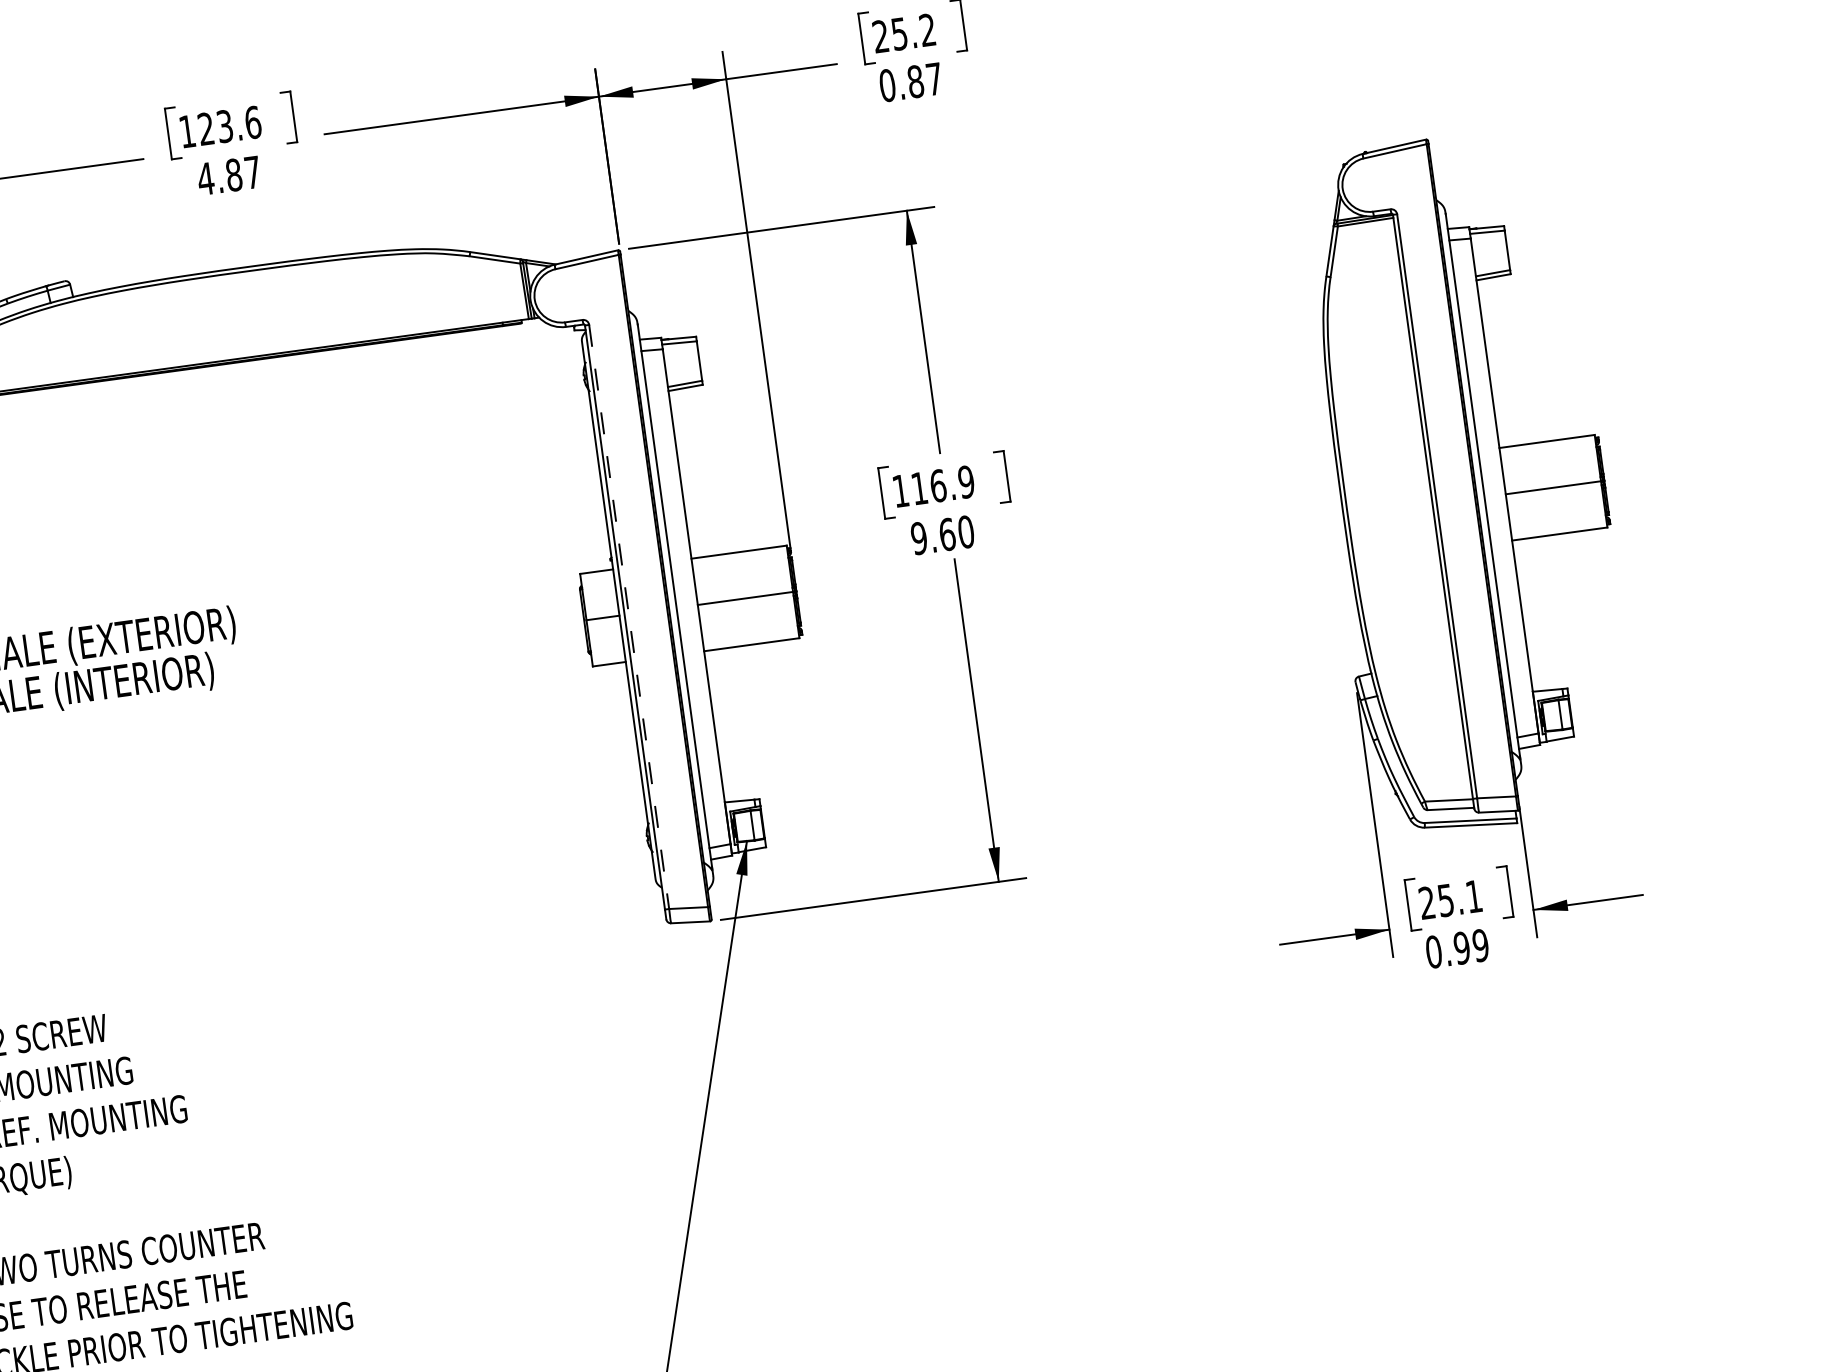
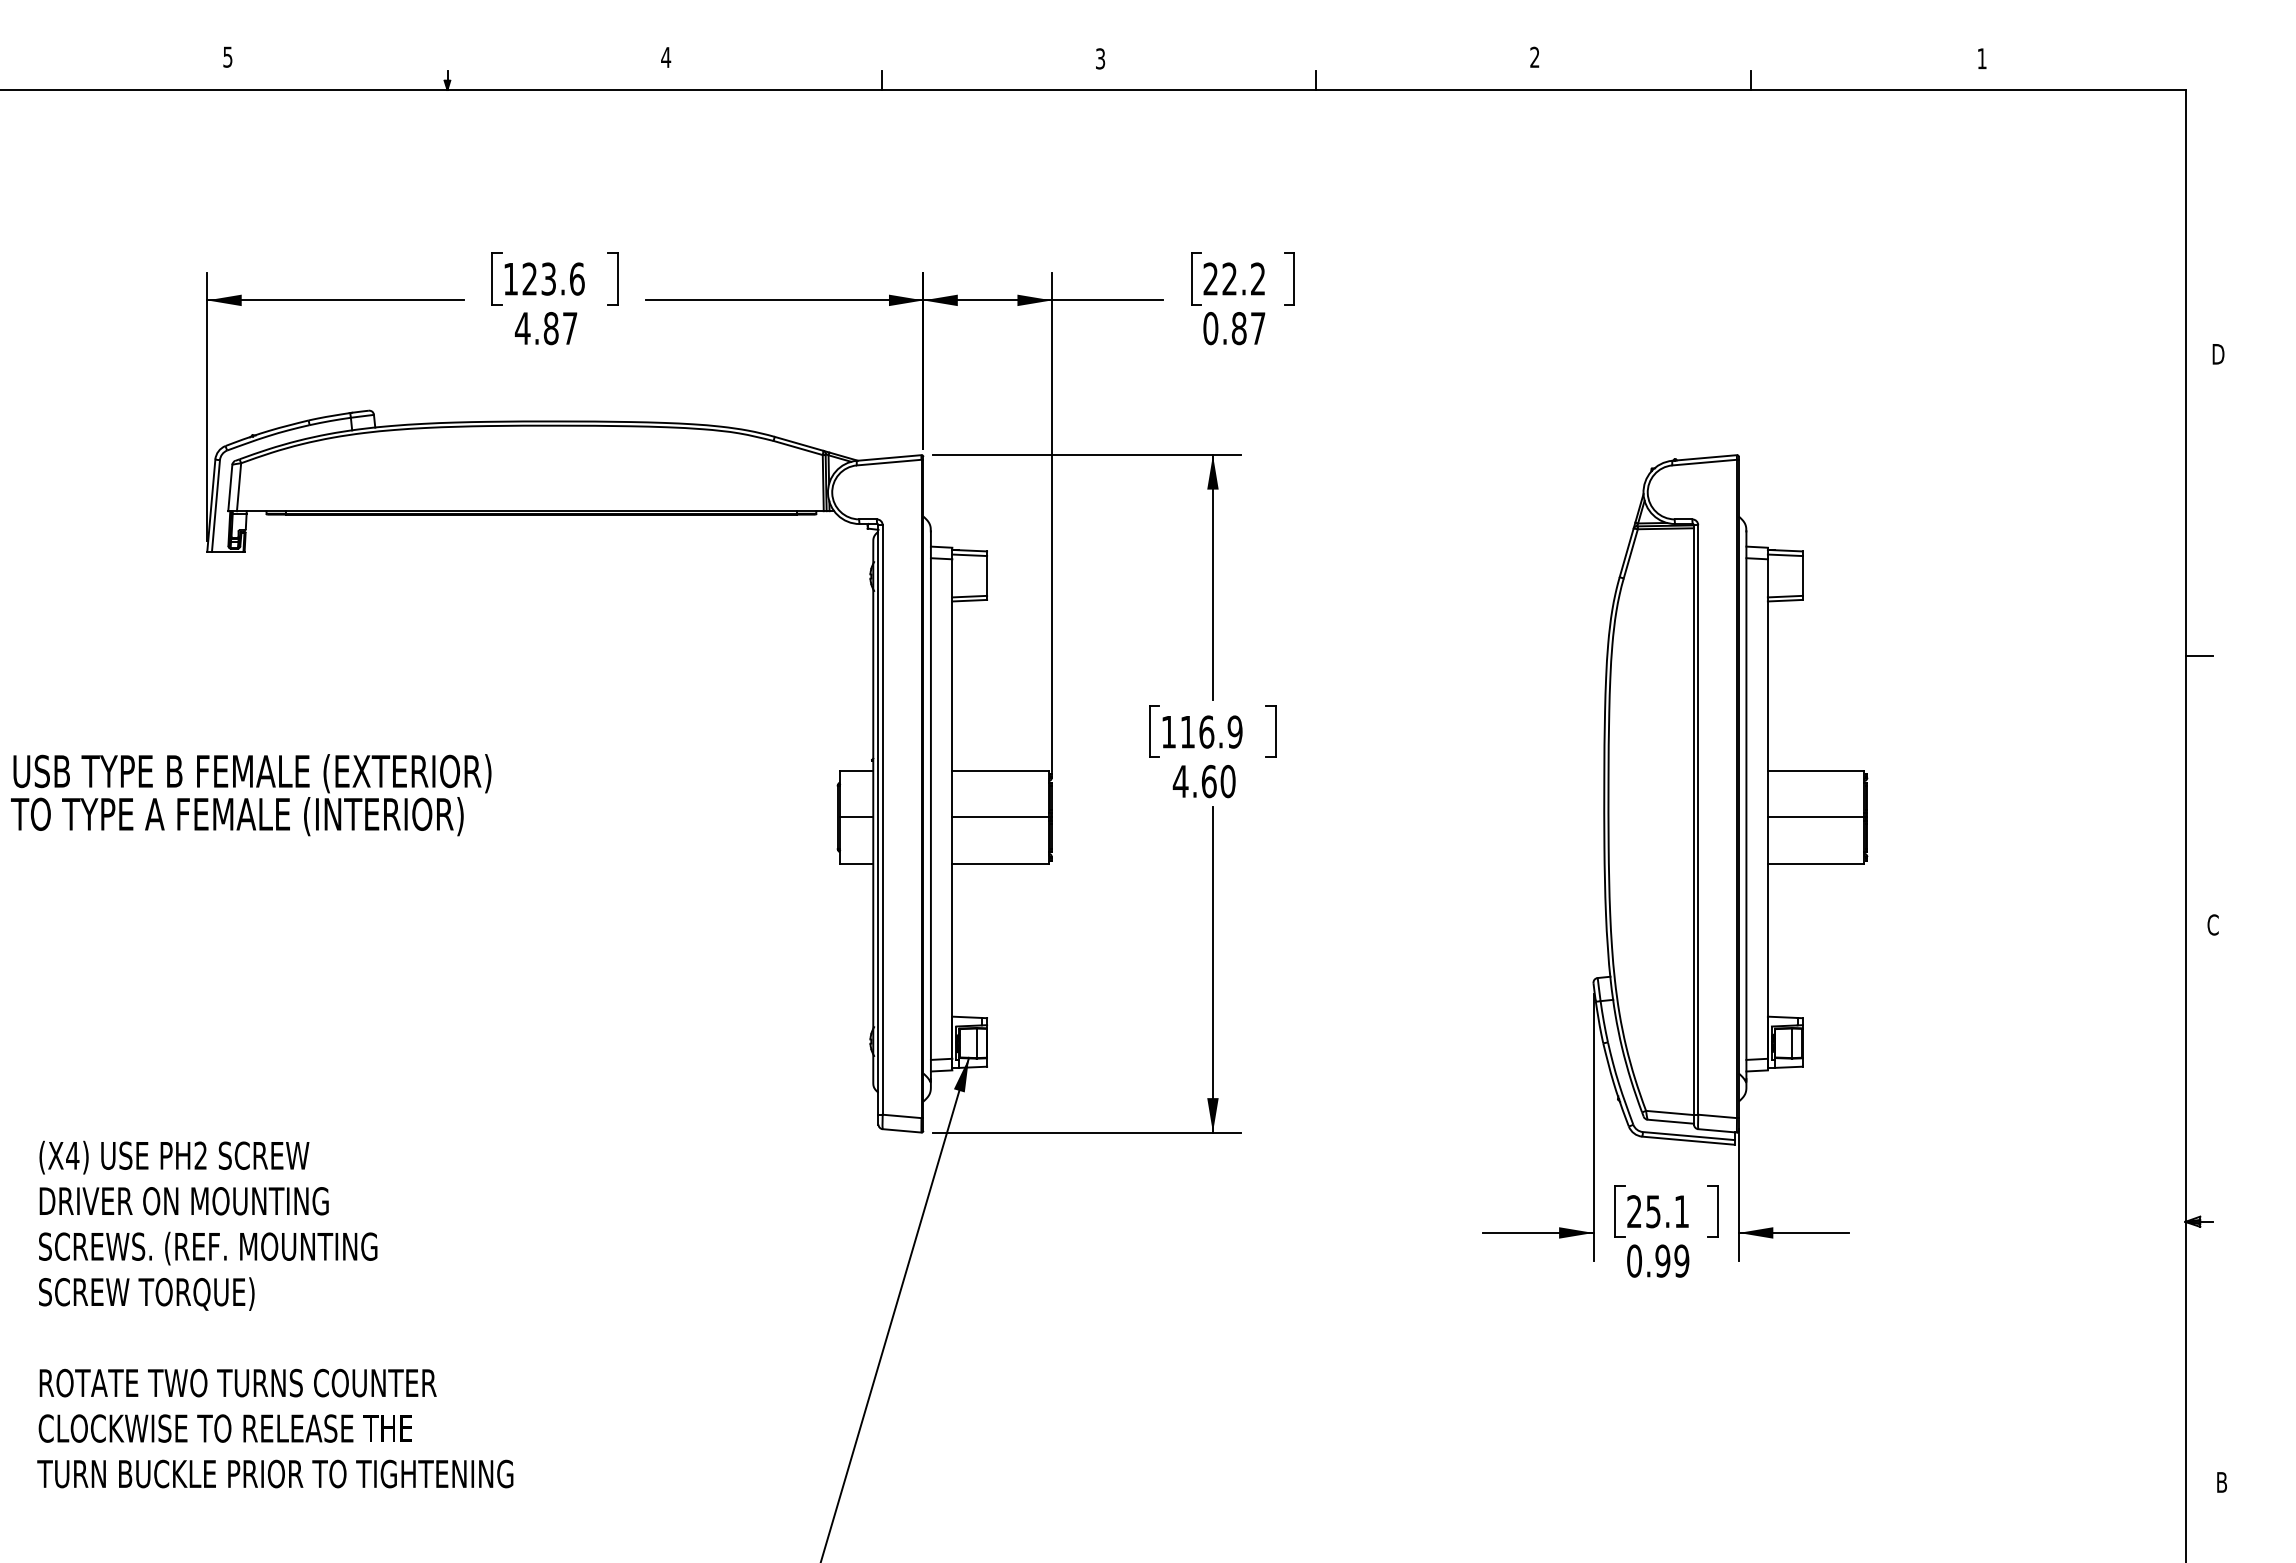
text: (899, 33) -> (1229, 278), 25.2 -> 22.2
text: (918, 538) -> (1180, 781), 9.60 -> 4.60
line: (628, 616) -> (882, 819), dashed -> solid

